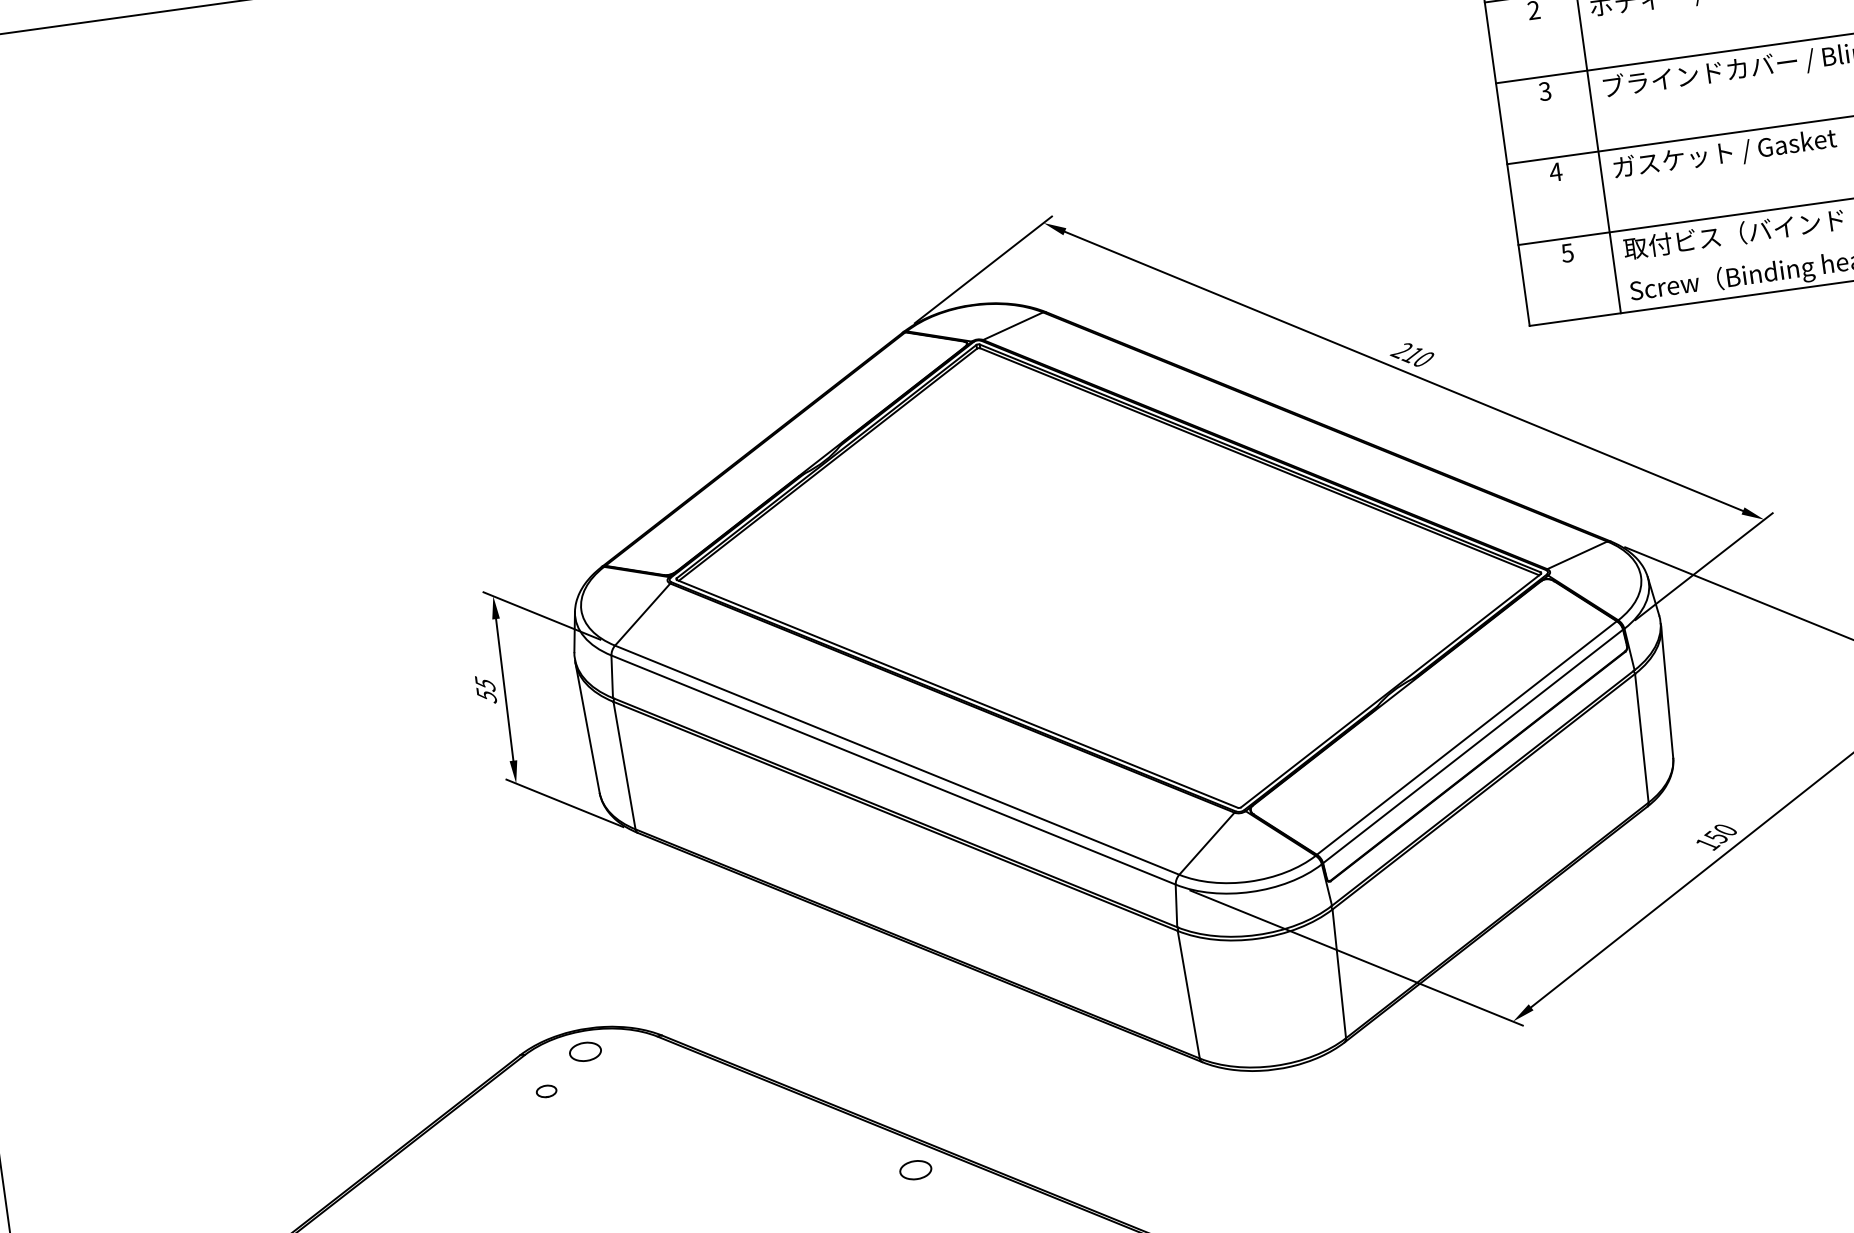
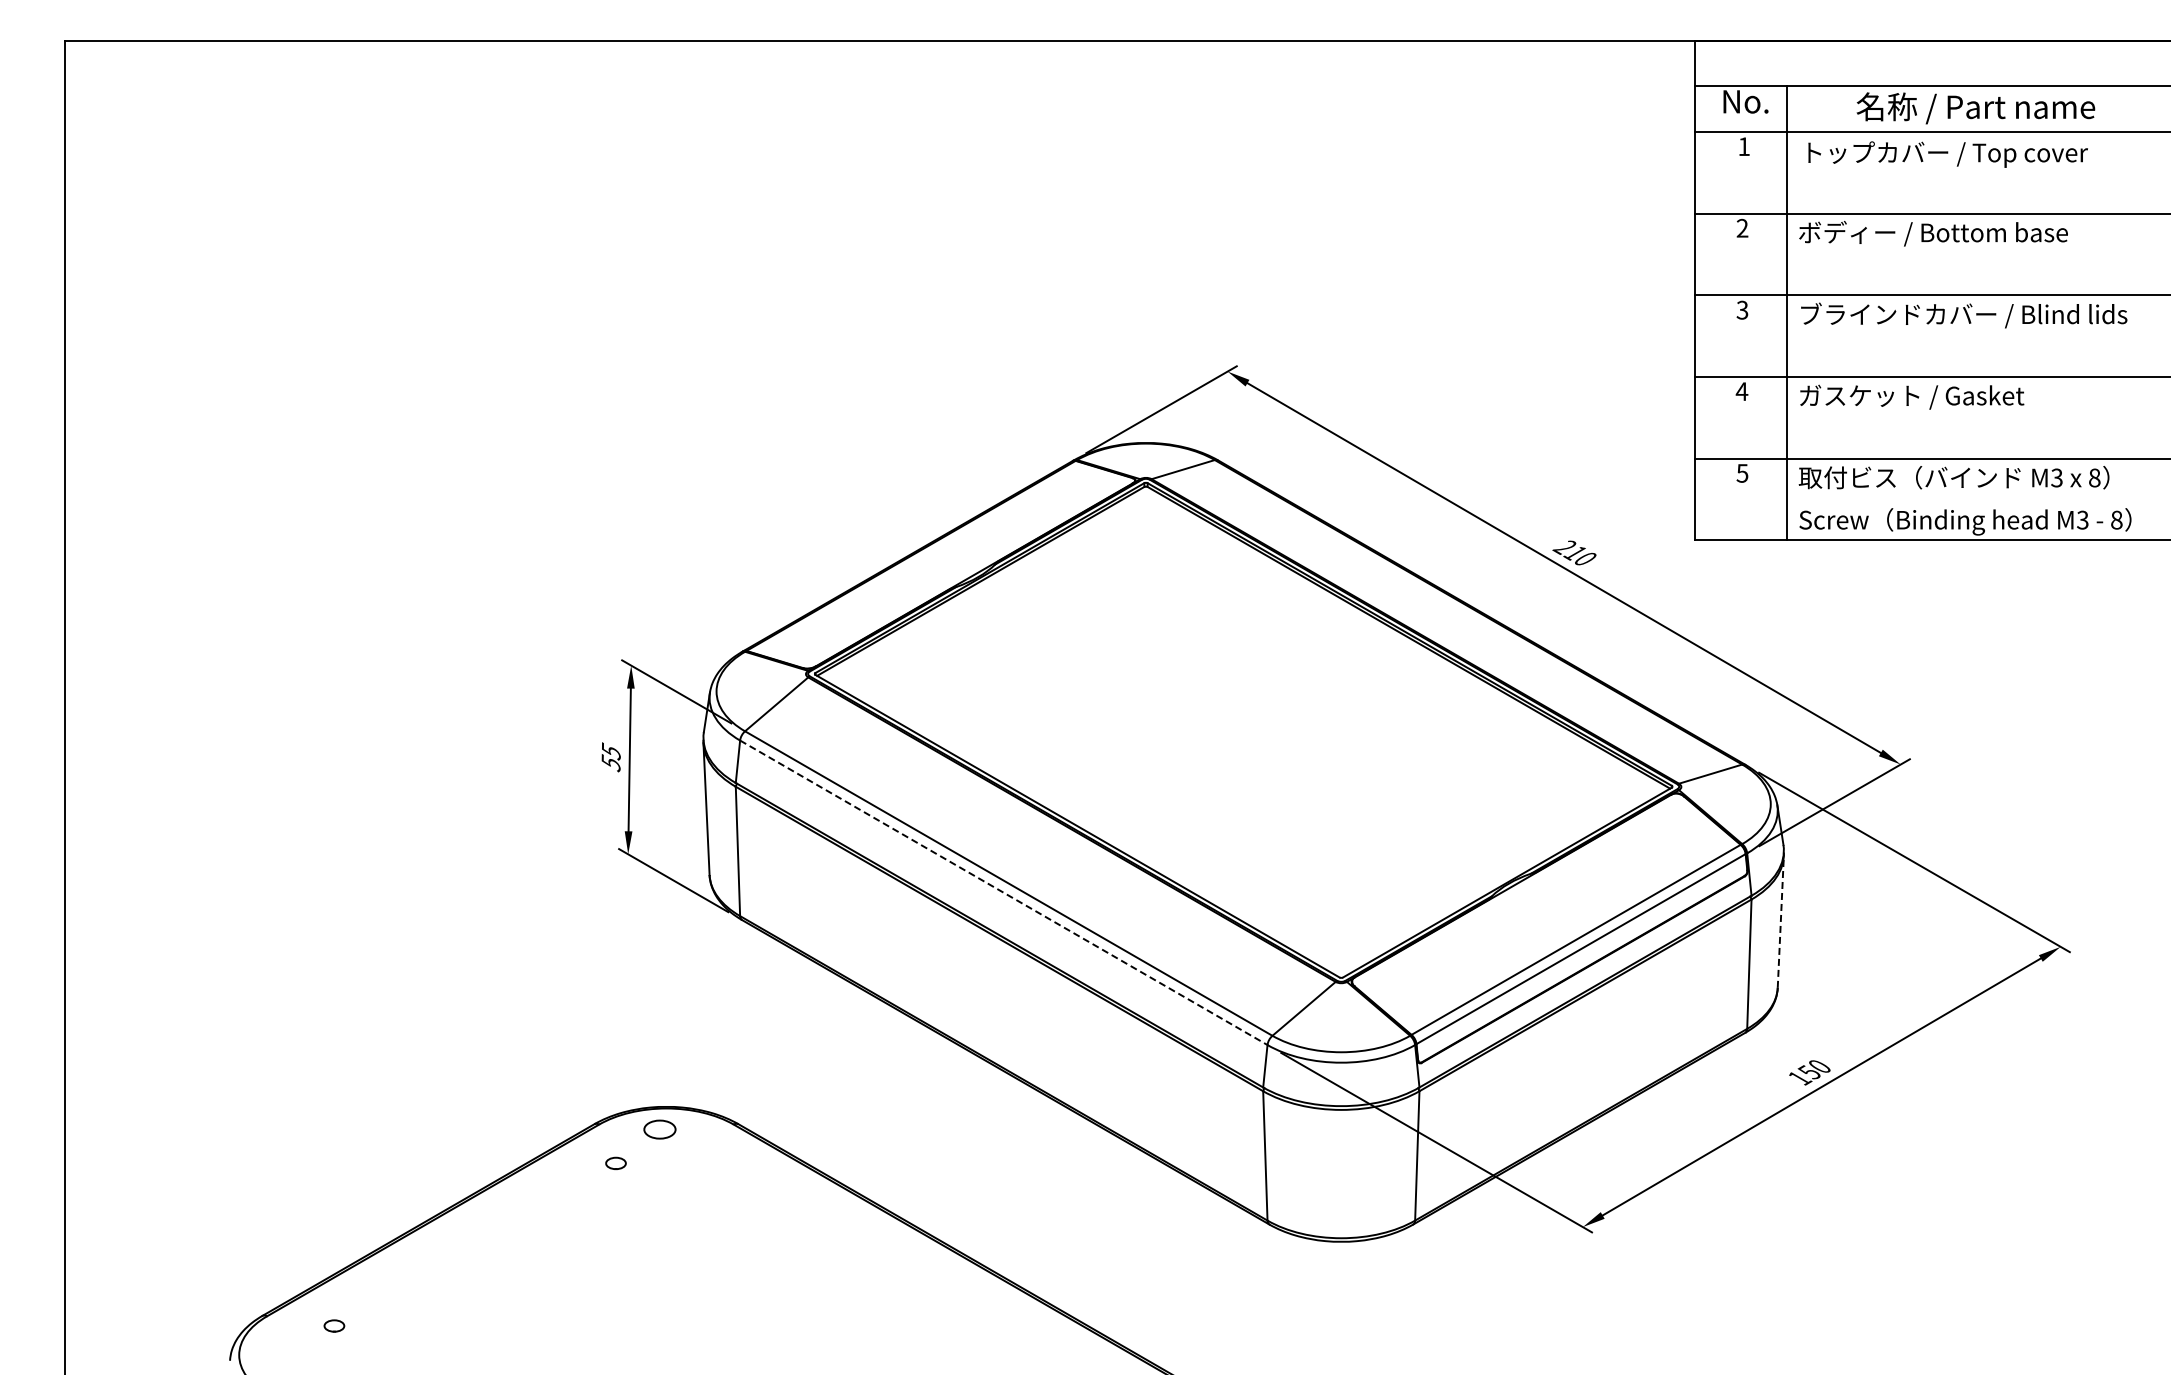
line: (1666, 691) -> (1780, 921), solid -> dashed
line: (894, 770) -> (1004, 893), solid -> dashed
part: (915, 1170) -> (970, 1292), removed

